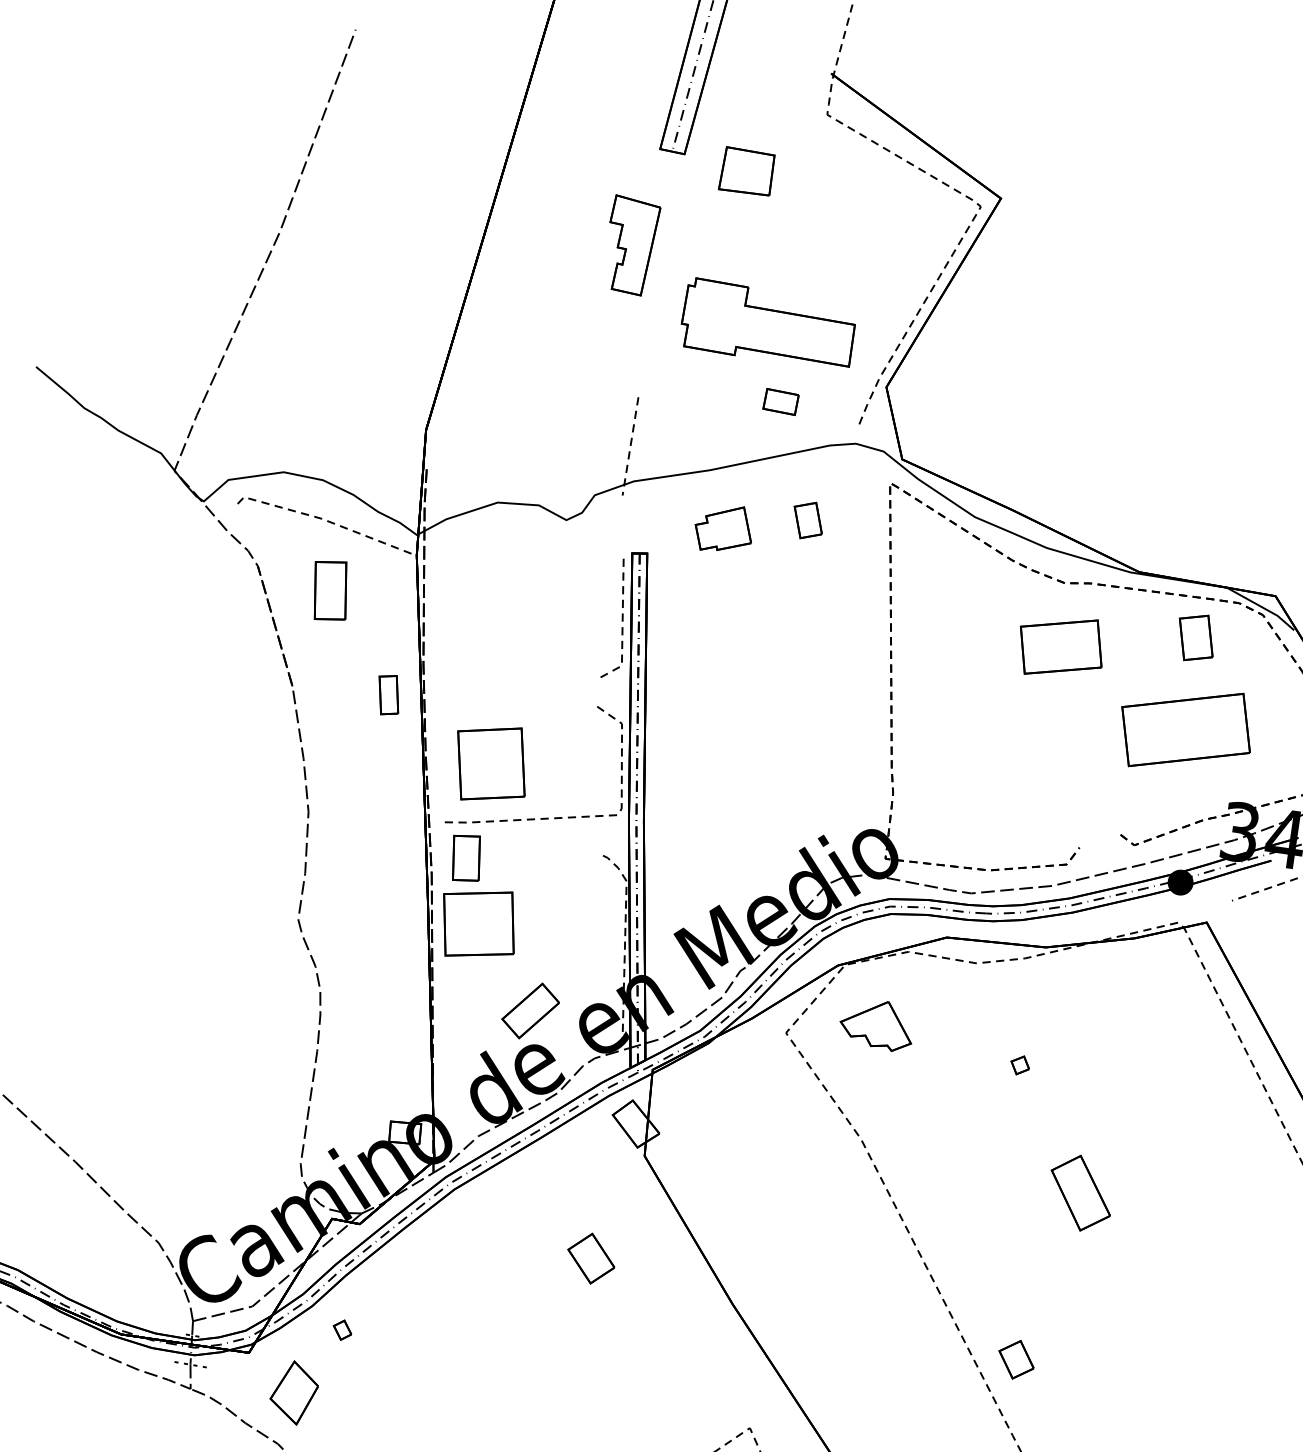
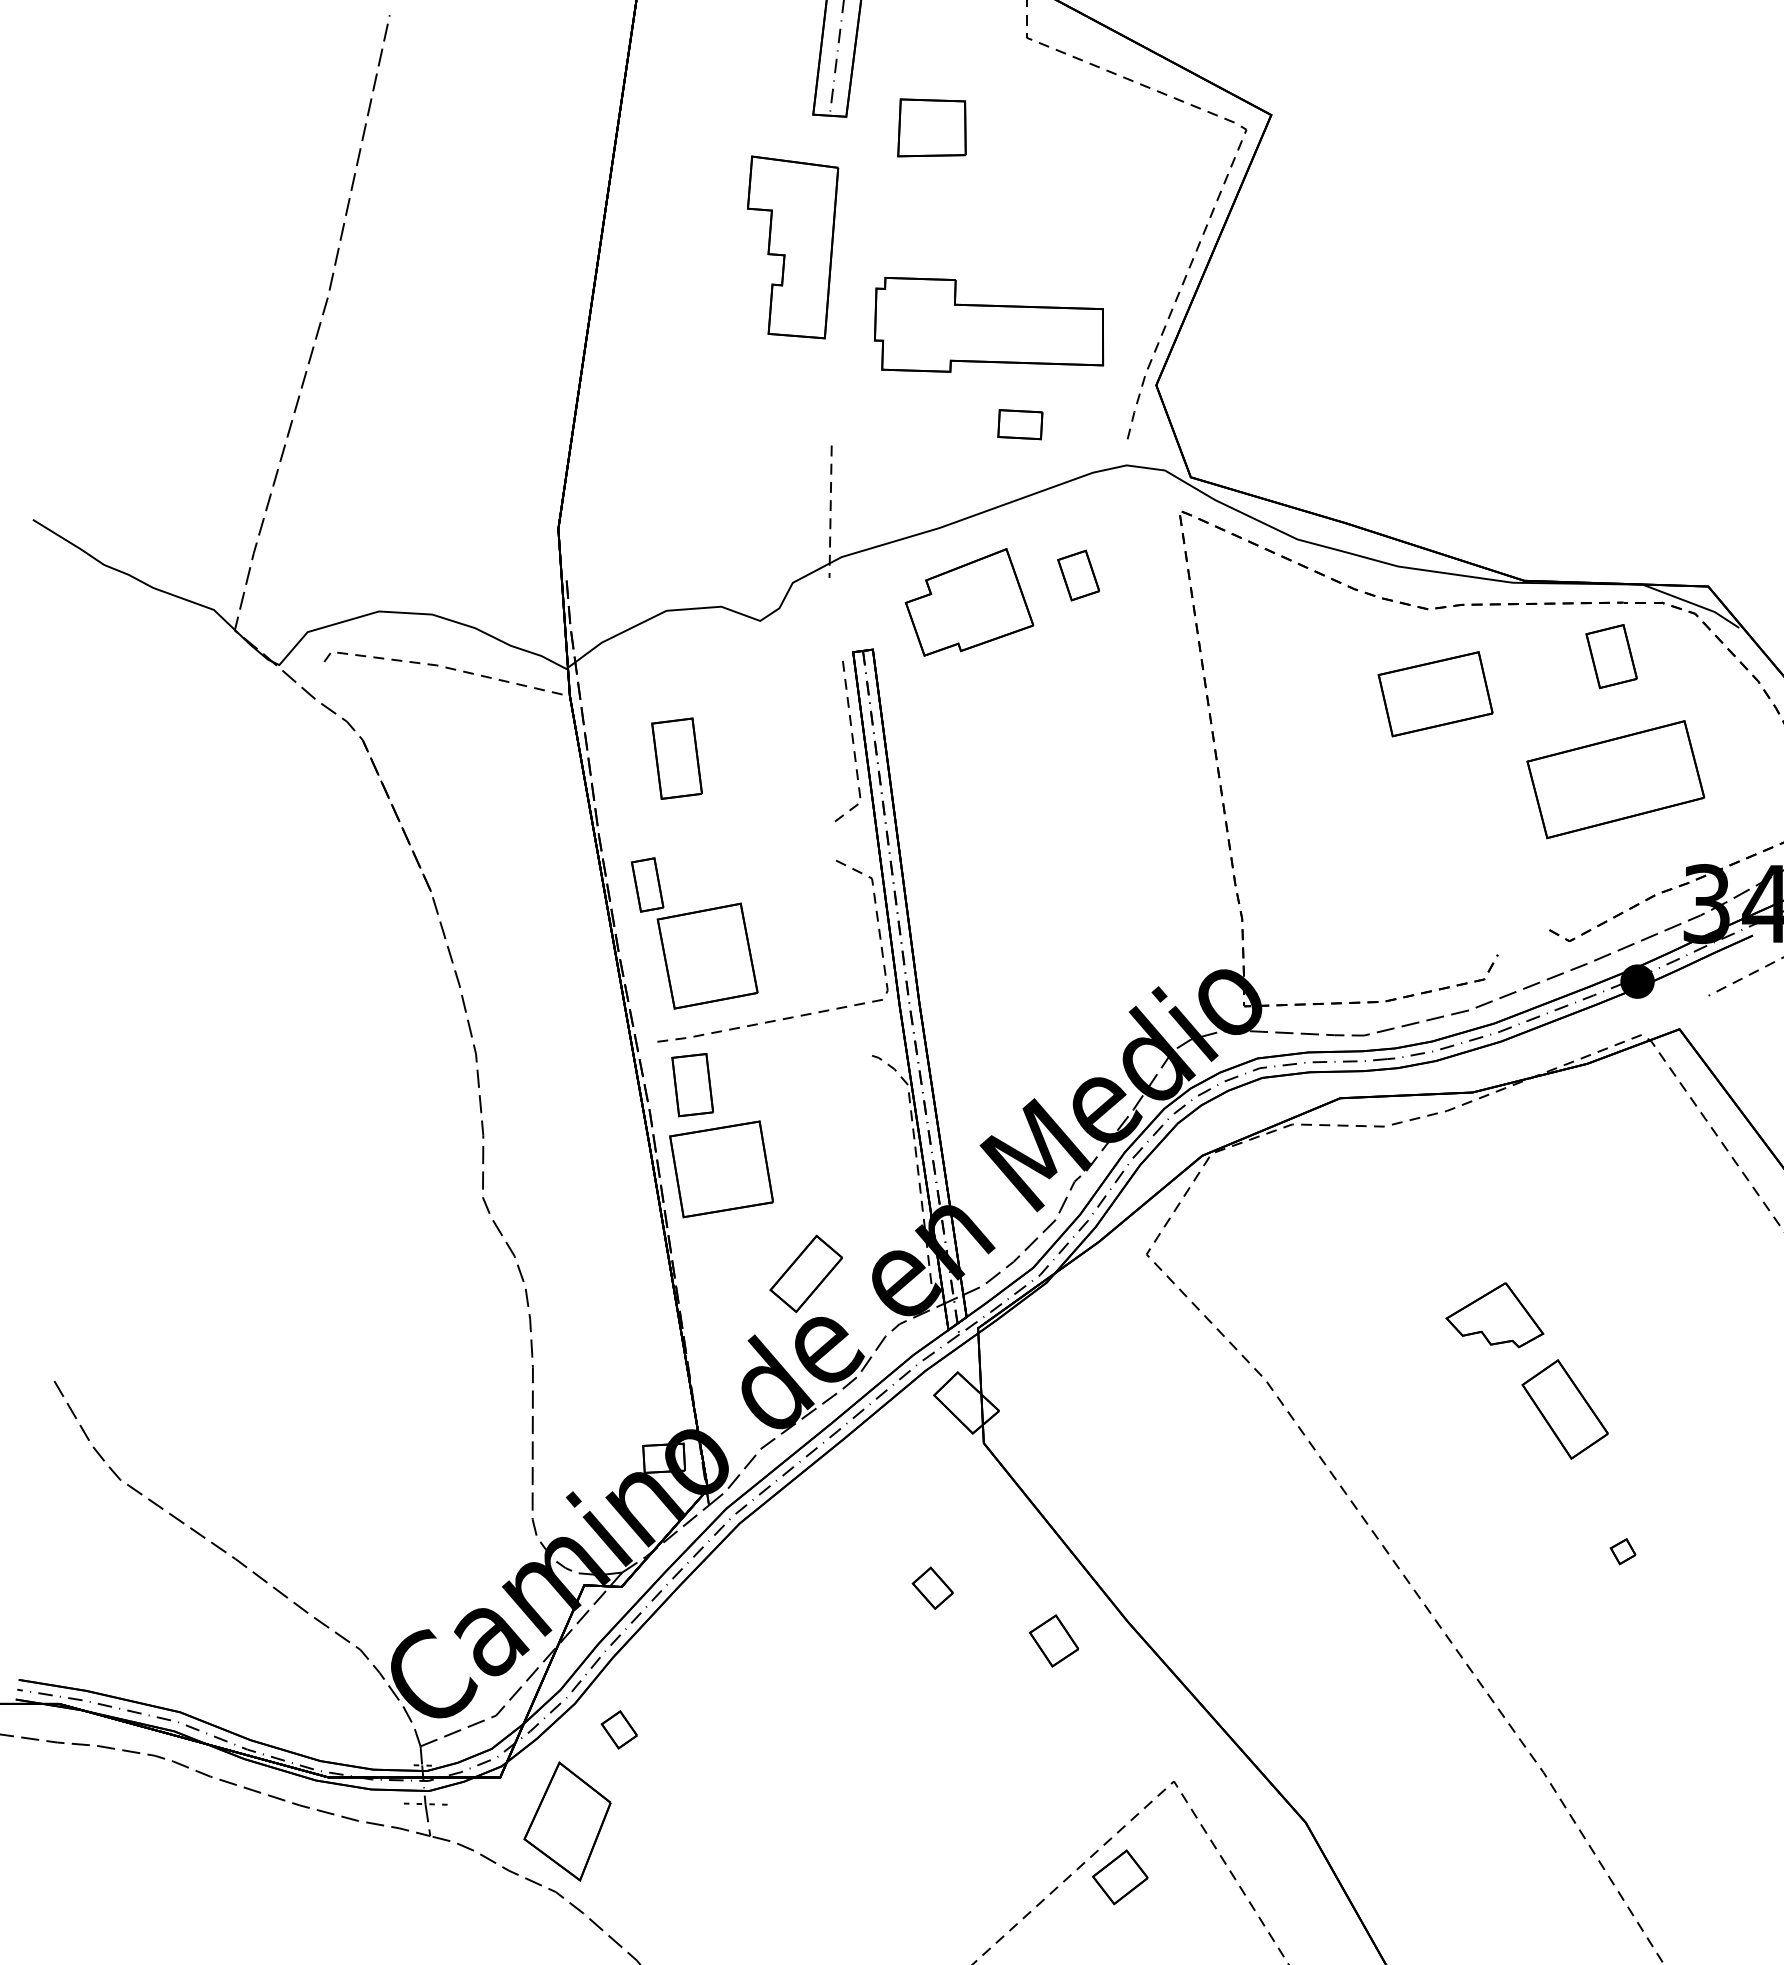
part: (631, 245) -> (793, 247), size x1.43
part: (724, 528) -> (969, 602), size x1.67
part: (330, 590) -> (676, 758), moved
part: (388, 694) -> (647, 884), moved
part: (876, 1024) -> (1494, 1315), moved
part: (1019, 1065) -> (1622, 1551), moved
part: (591, 1257) -> (932, 1587), size x0.62
part: (342, 1329) -> (618, 1729), size x1.43
part: (1016, 1359) -> (1053, 1640), moved
part: (294, 1392) -> (567, 1821), size x1.43

